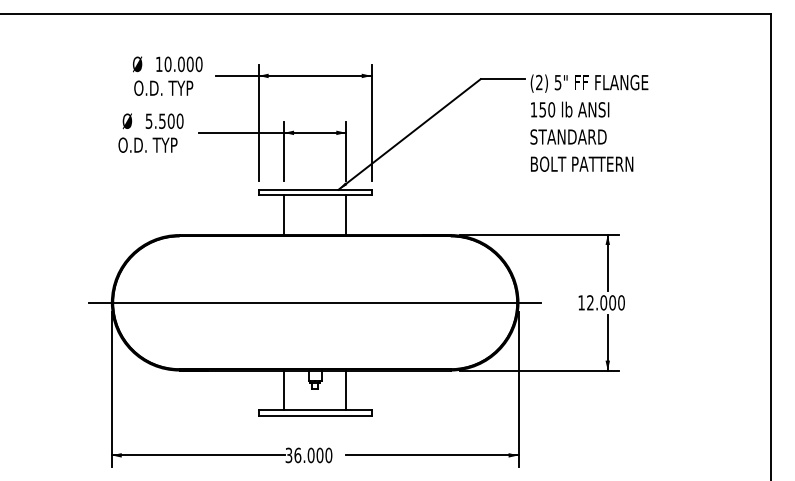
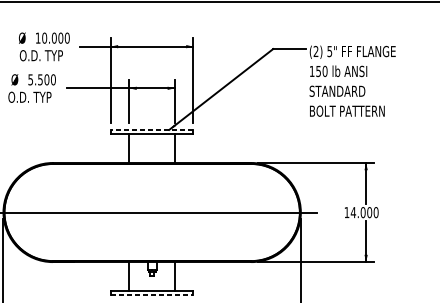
line: (314, 189) -> (151, 129), solid -> dashed
text: (590, 302) -> (353, 212), 12.000 -> 14.000
line: (315, 415) -> (152, 294), solid -> dashed

